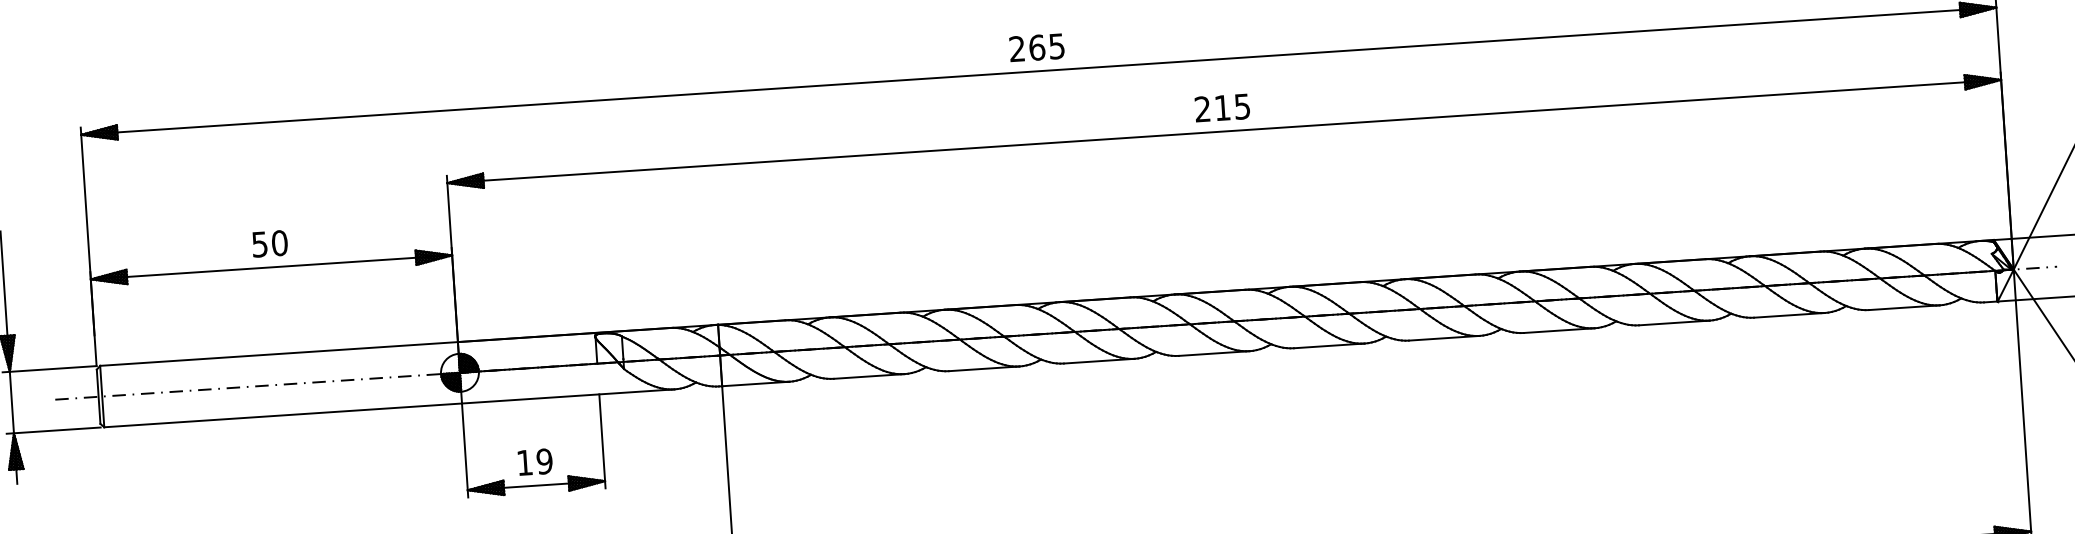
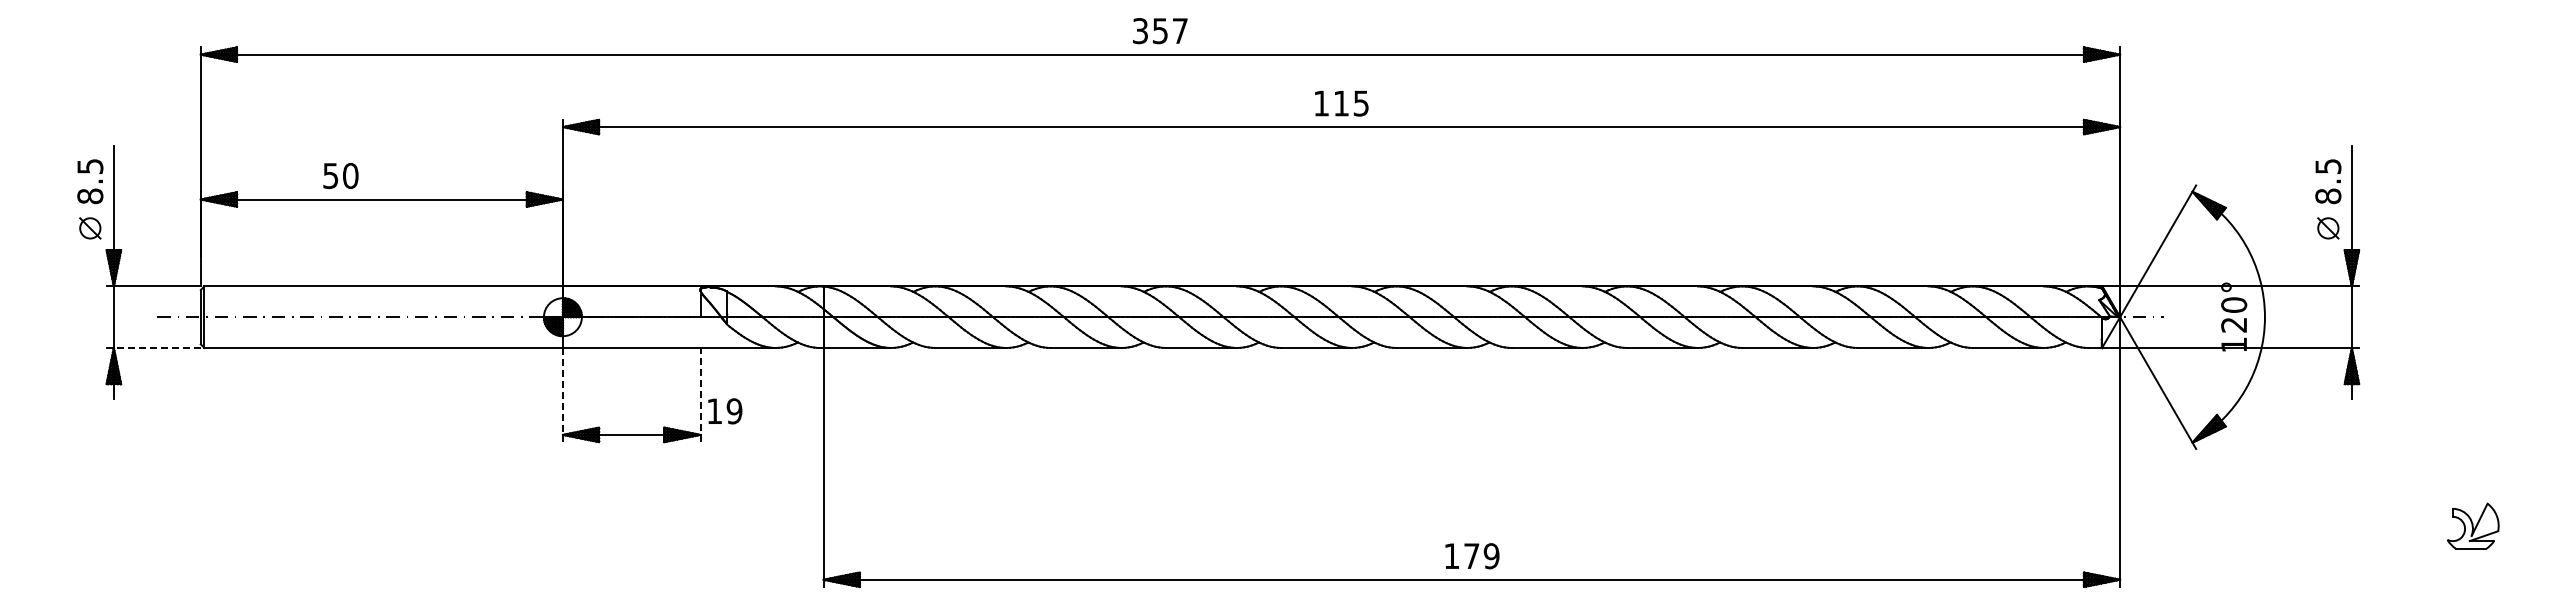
text: (1037, 48) -> (1160, 31), 265 -> 357
text: (1202, 109) -> (1321, 103), 215 -> 115
text: (269, 243) -> (340, 175), moved
line: (56, 429) -> (156, 347), solid -> dashed
line: (602, 440) -> (700, 394), solid -> dashed
line: (464, 450) -> (562, 395), solid -> dashed
text: (535, 462) -> (725, 411), moved

